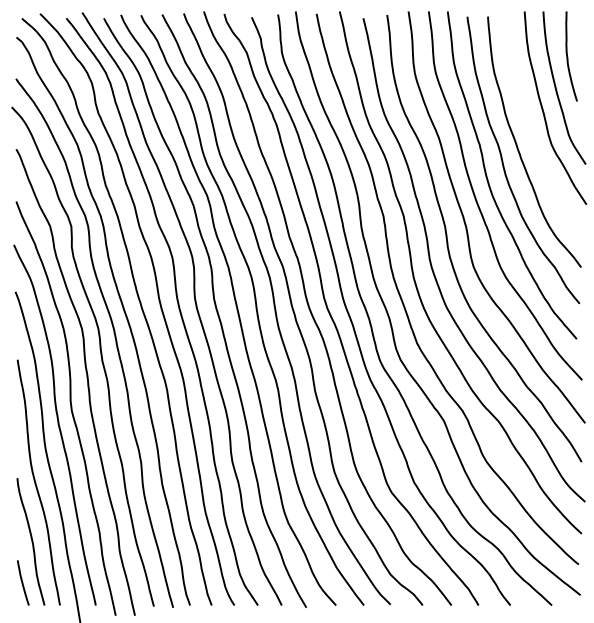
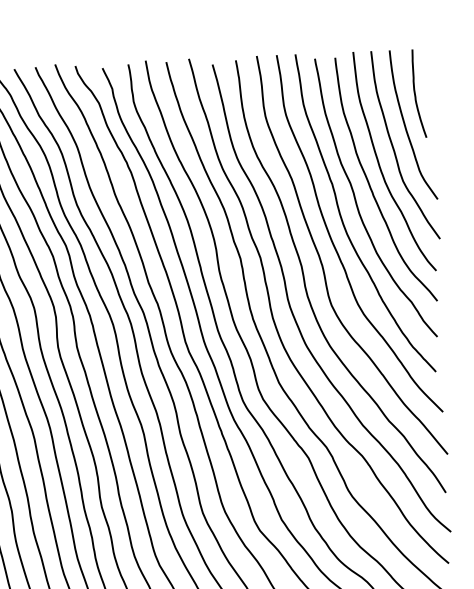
curve: (529, 128) -> (380, 166), added

